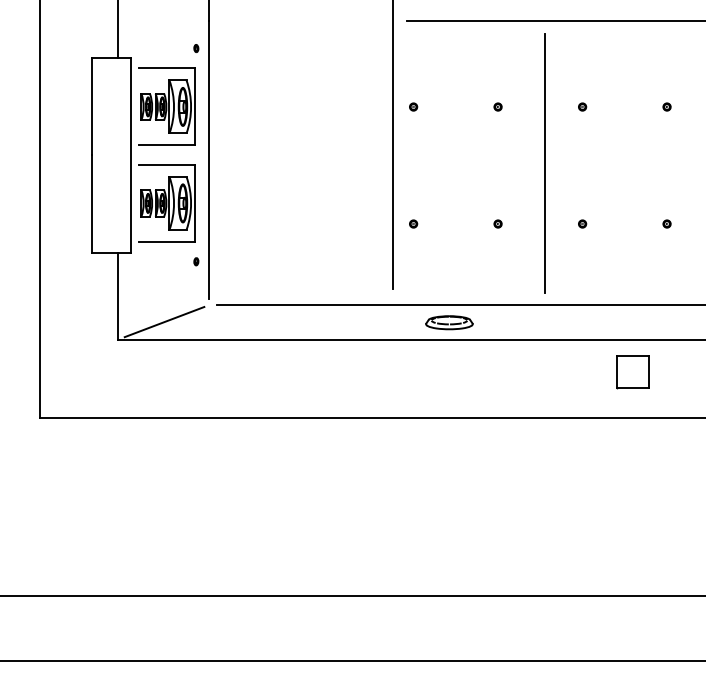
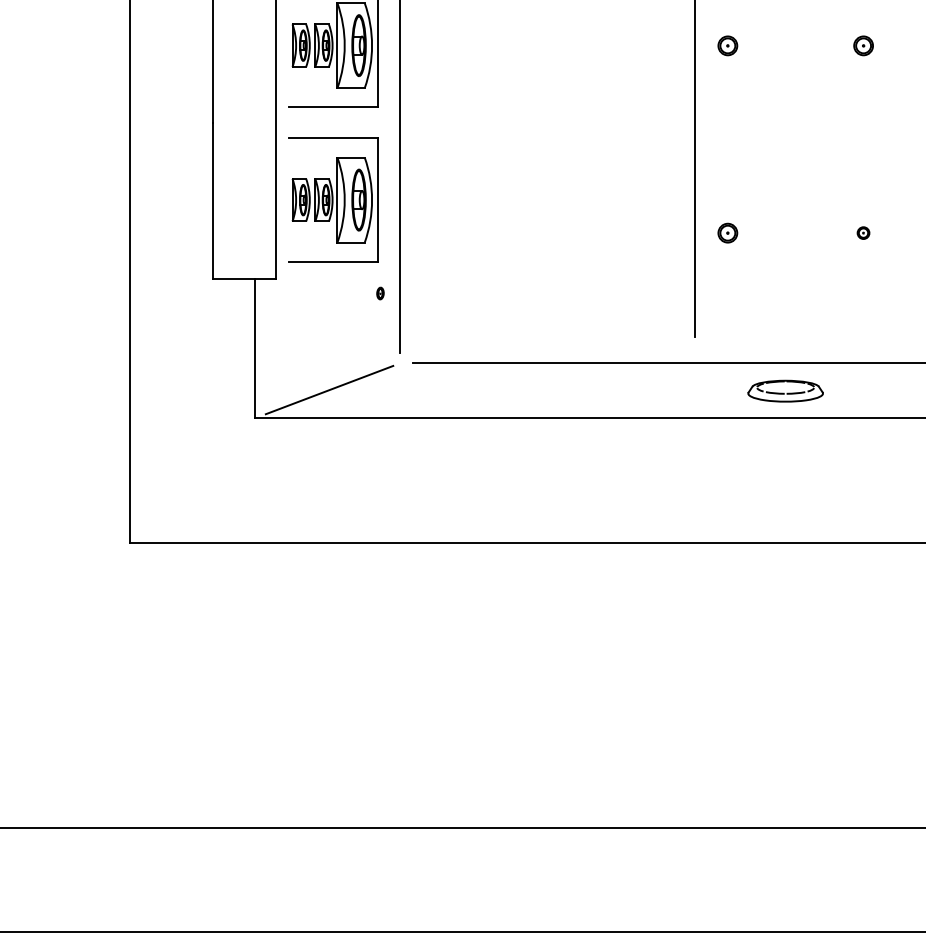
part: (413, 106) -> (728, 44), size x1.6
part: (497, 106) -> (862, 44), size x1.6
part: (413, 223) -> (728, 232), size x1.6

